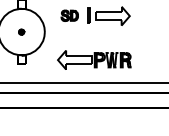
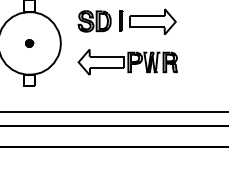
part: (69, 15) -> (94, 21), size x1.43
part: (94, 60) -> (127, 62), moved

